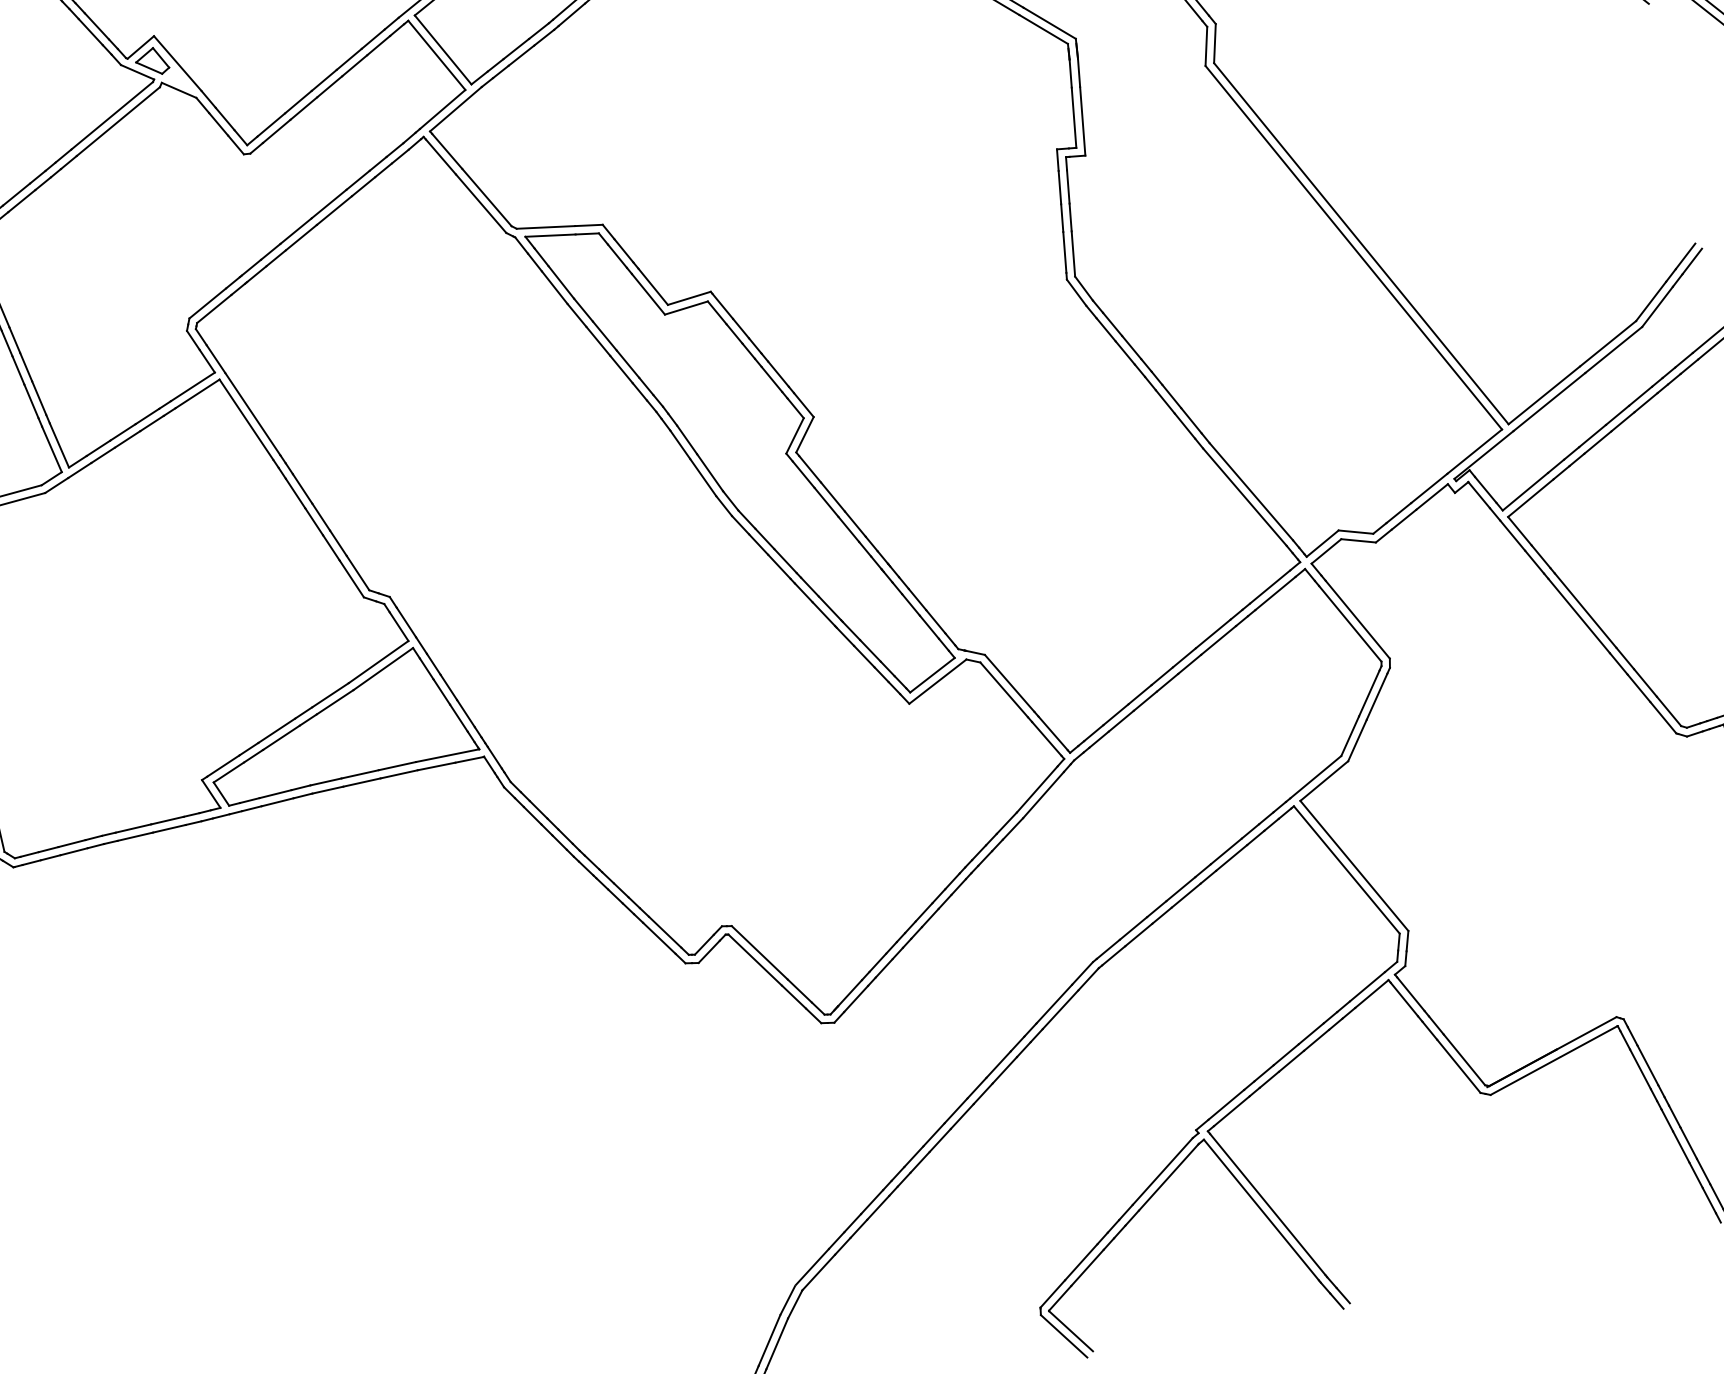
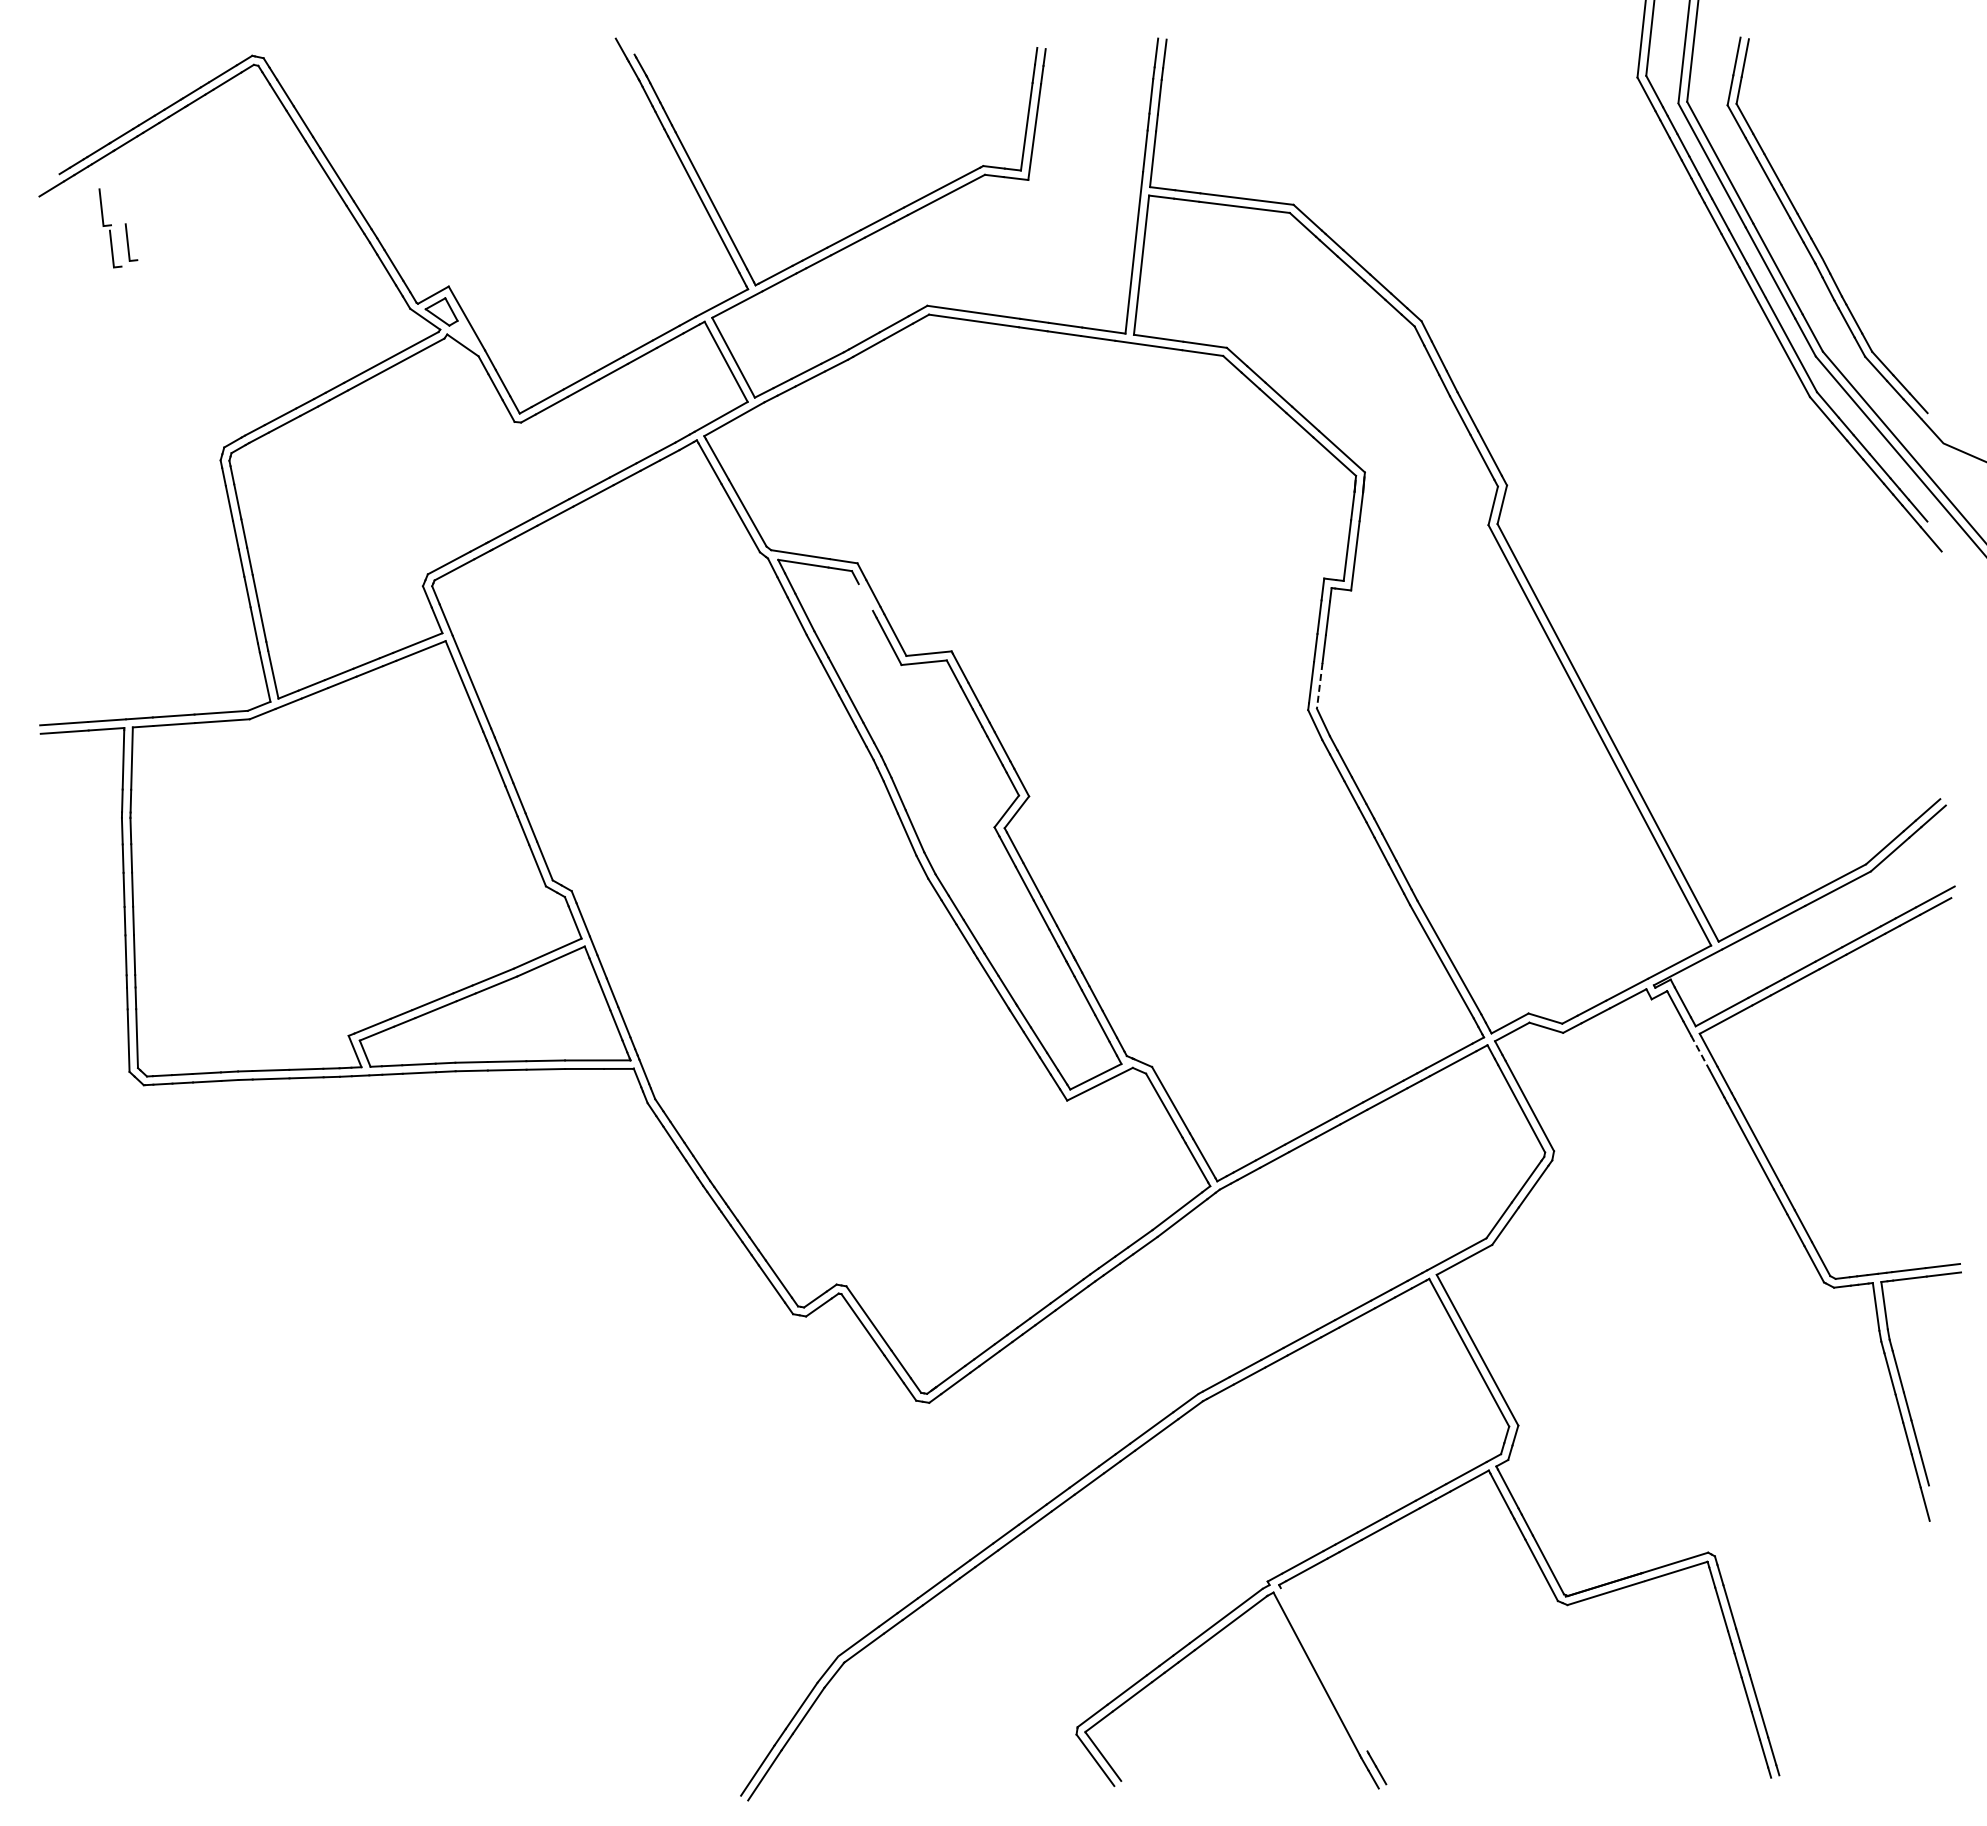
line: (1073, 253) -> (1319, 685), solid -> dashed
line: (617, 256) -> (865, 597), removed
line: (1512, 535) -> (1700, 1053), solid -> dashed
line: (1267, 1204) -> (1323, 1669), removed

